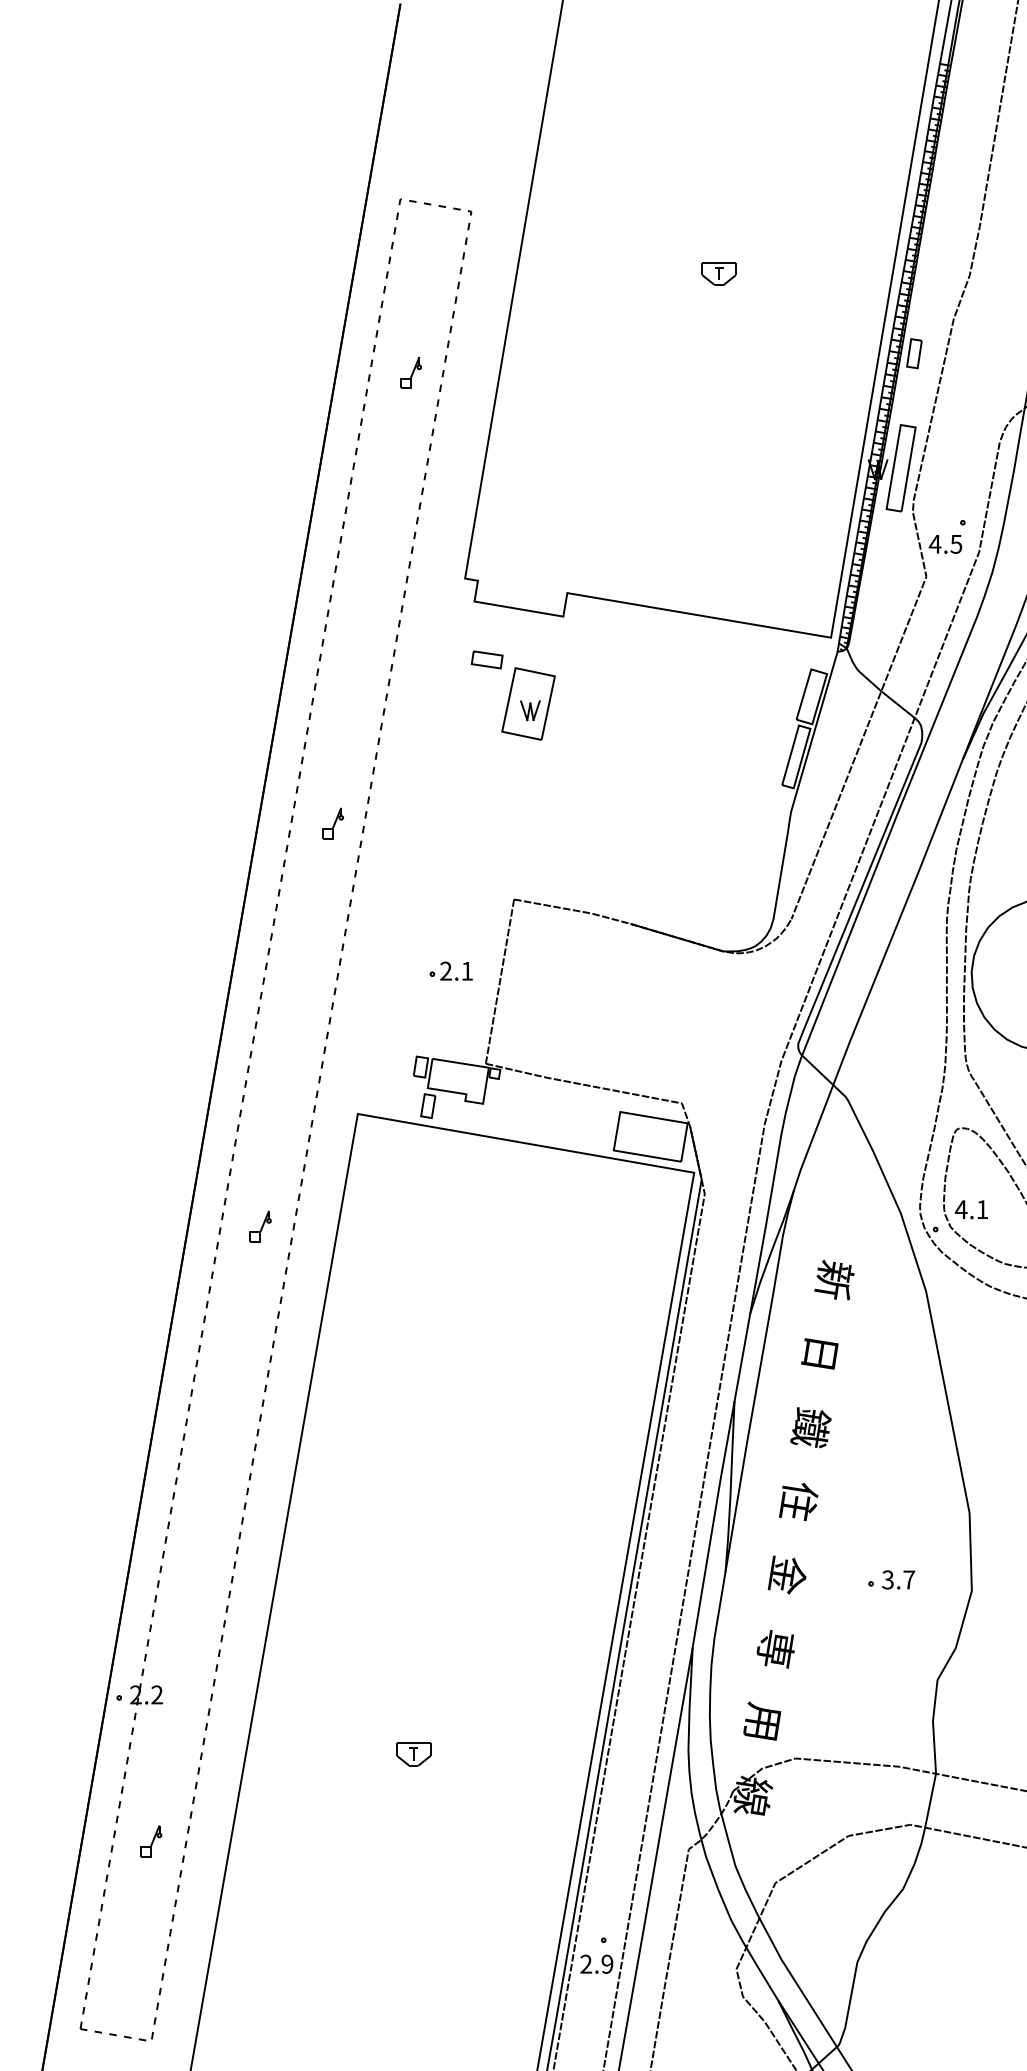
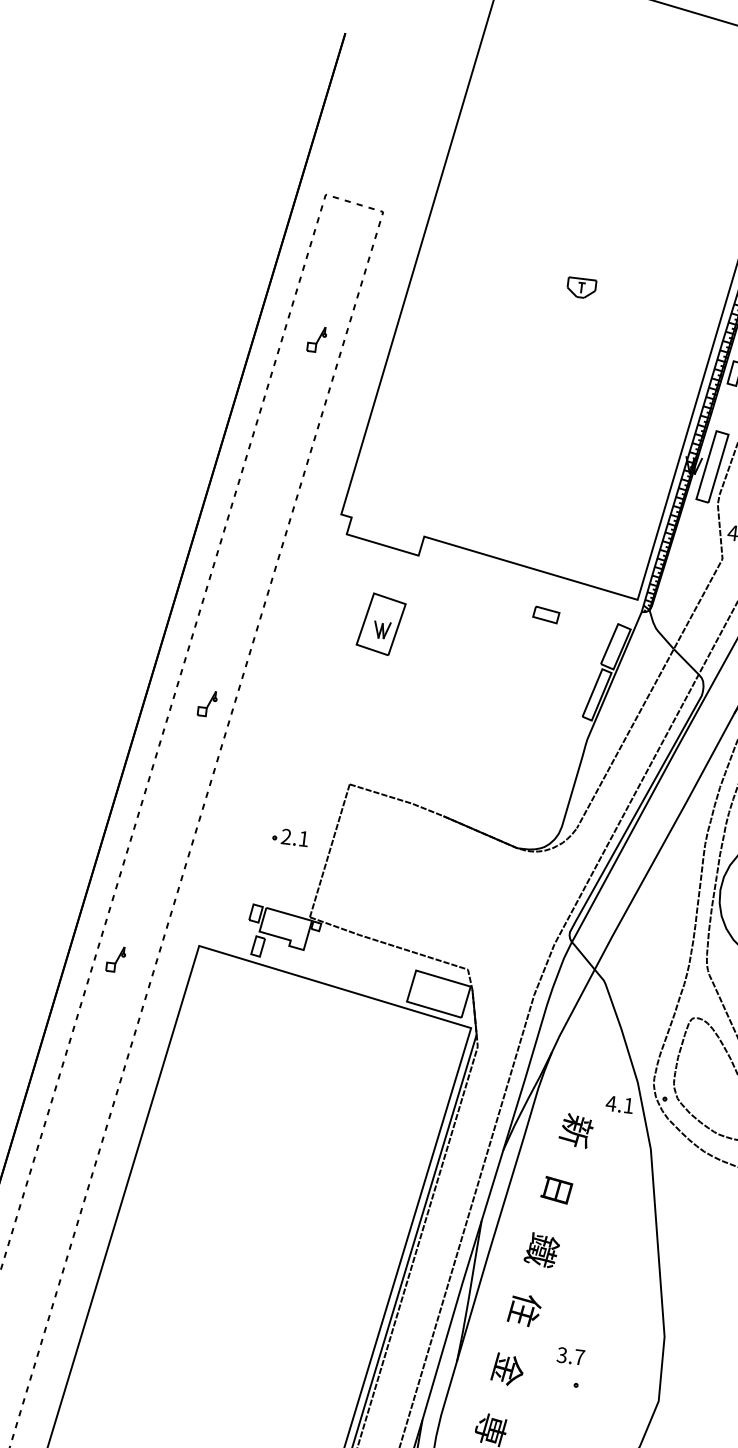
part: (486, 659) -> (545, 614), moved
text: (970, 1209) -> (618, 1104), moved
part: (260, 1226) -> (116, 958), moved
text: (898, 1579) -> (570, 1355), moved

